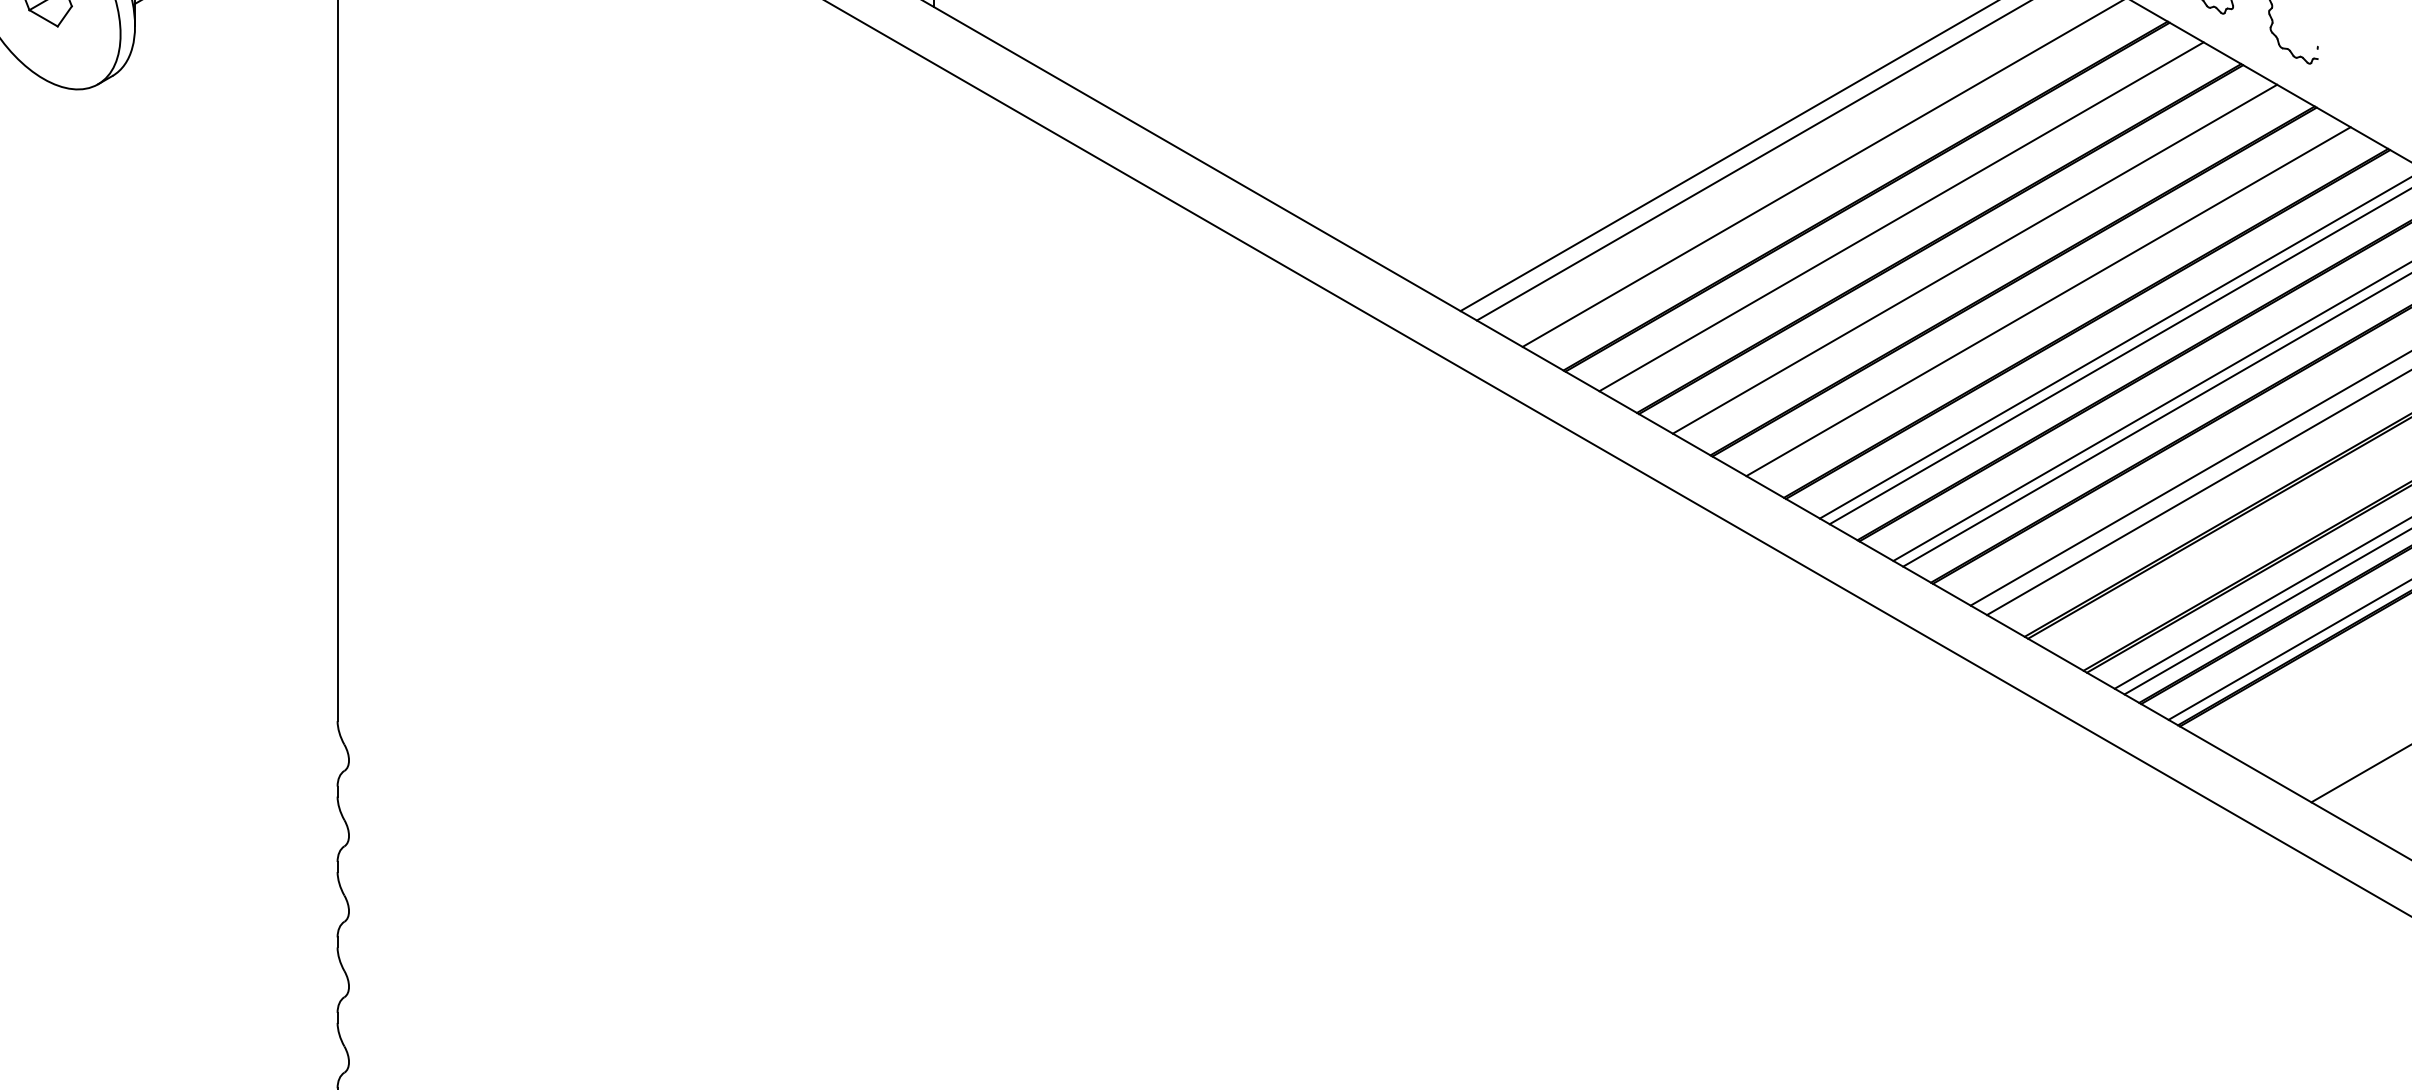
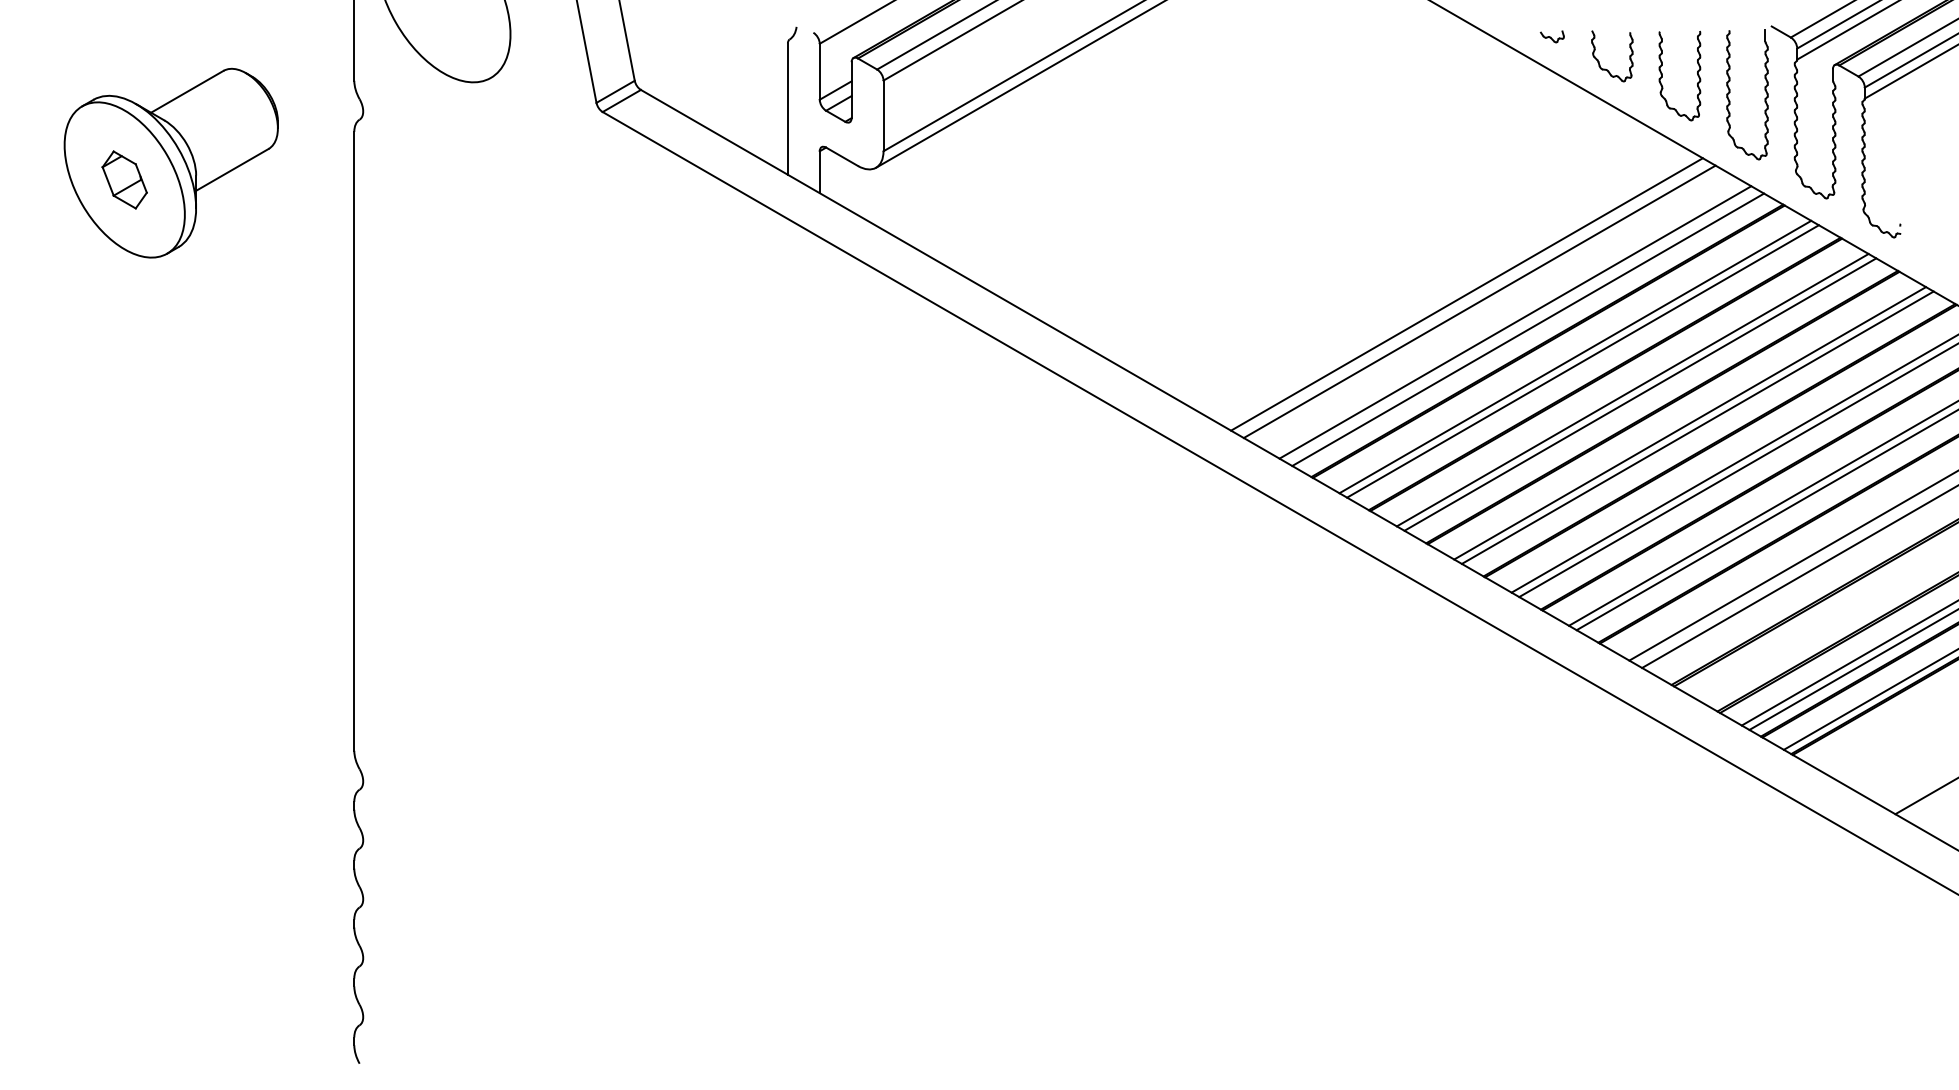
line: (1841, 181) -> (1528, 329), added
line: (1910, 222) -> (1582, 361), added
line: (1984, 264) -> (1640, 394), added
line: (2057, 307) -> (1697, 427), added

